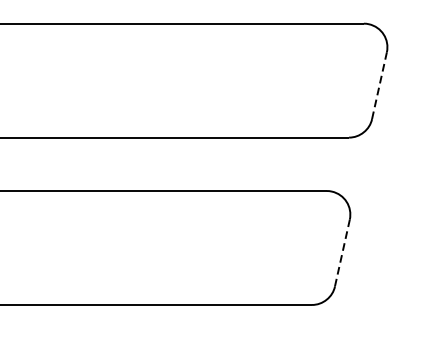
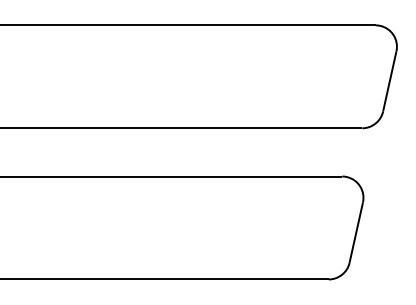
line: (379, 85) -> (389, 81), dashed -> solid
line: (342, 252) -> (356, 232), dashed -> solid

